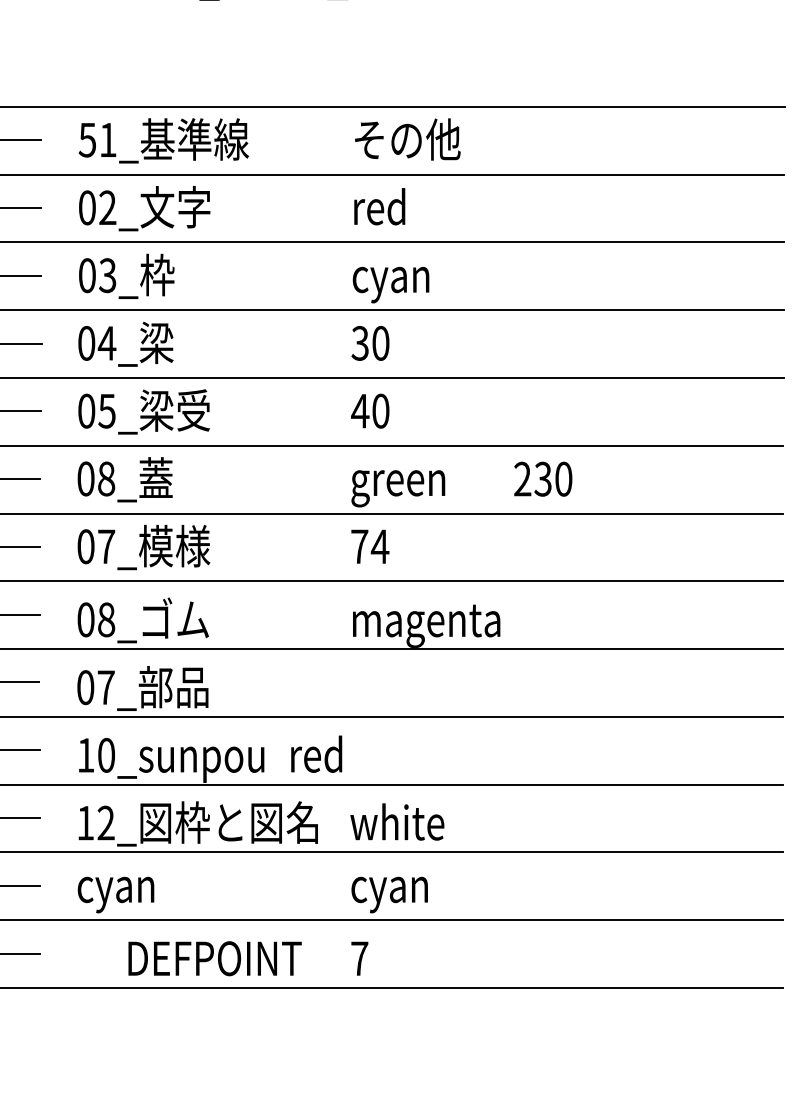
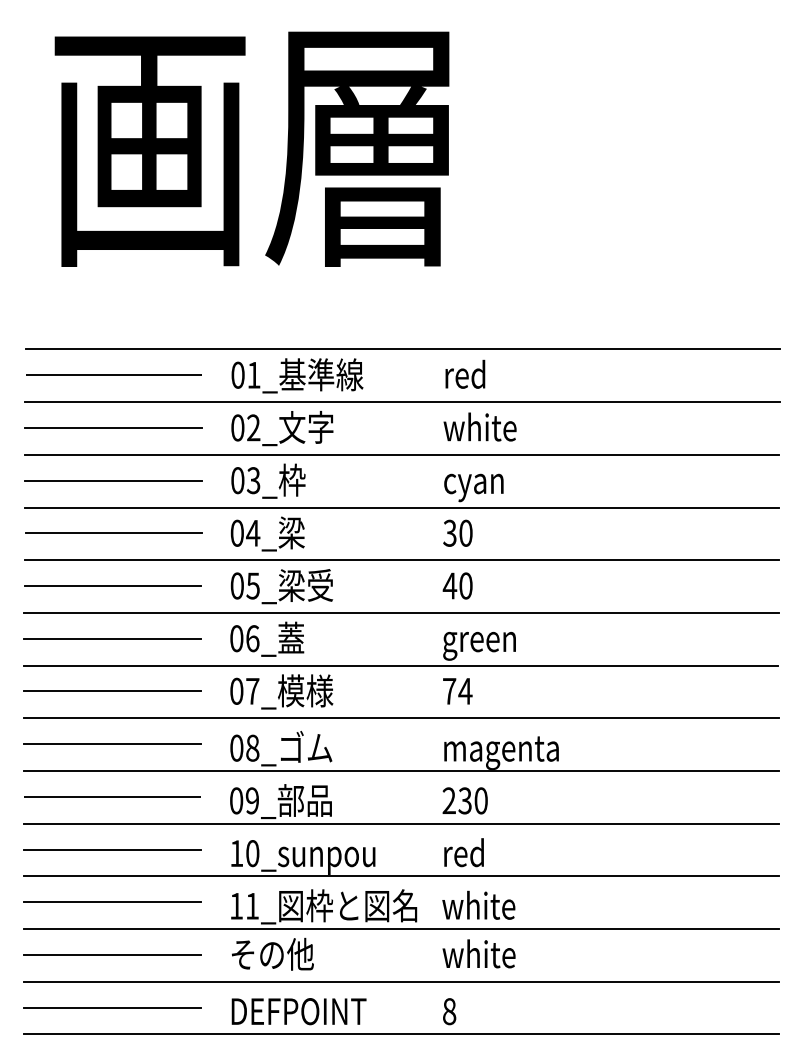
text: (86, 139) -> (237, 374), 51_ -> 01_
text: (407, 139) -> (486, 374), その他 -> red
text: (398, 206) -> (479, 426), red -> white
text: (106, 478) -> (252, 638), 08_ -> 06_
text: (542, 478) -> (464, 800), moved
text: (106, 687) -> (252, 800), 07_ -> 09_
text: (315, 754) -> (463, 852), moved
text: (106, 822) -> (252, 905), 12_ -> 11_
text: (130, 887) -> (271, 956), cyan -> その他
text: (396, 889) -> (478, 957), cyan -> white
text: (214, 958) -> (298, 1011), moved
text: (359, 958) -> (449, 1011), 7 -> 8

